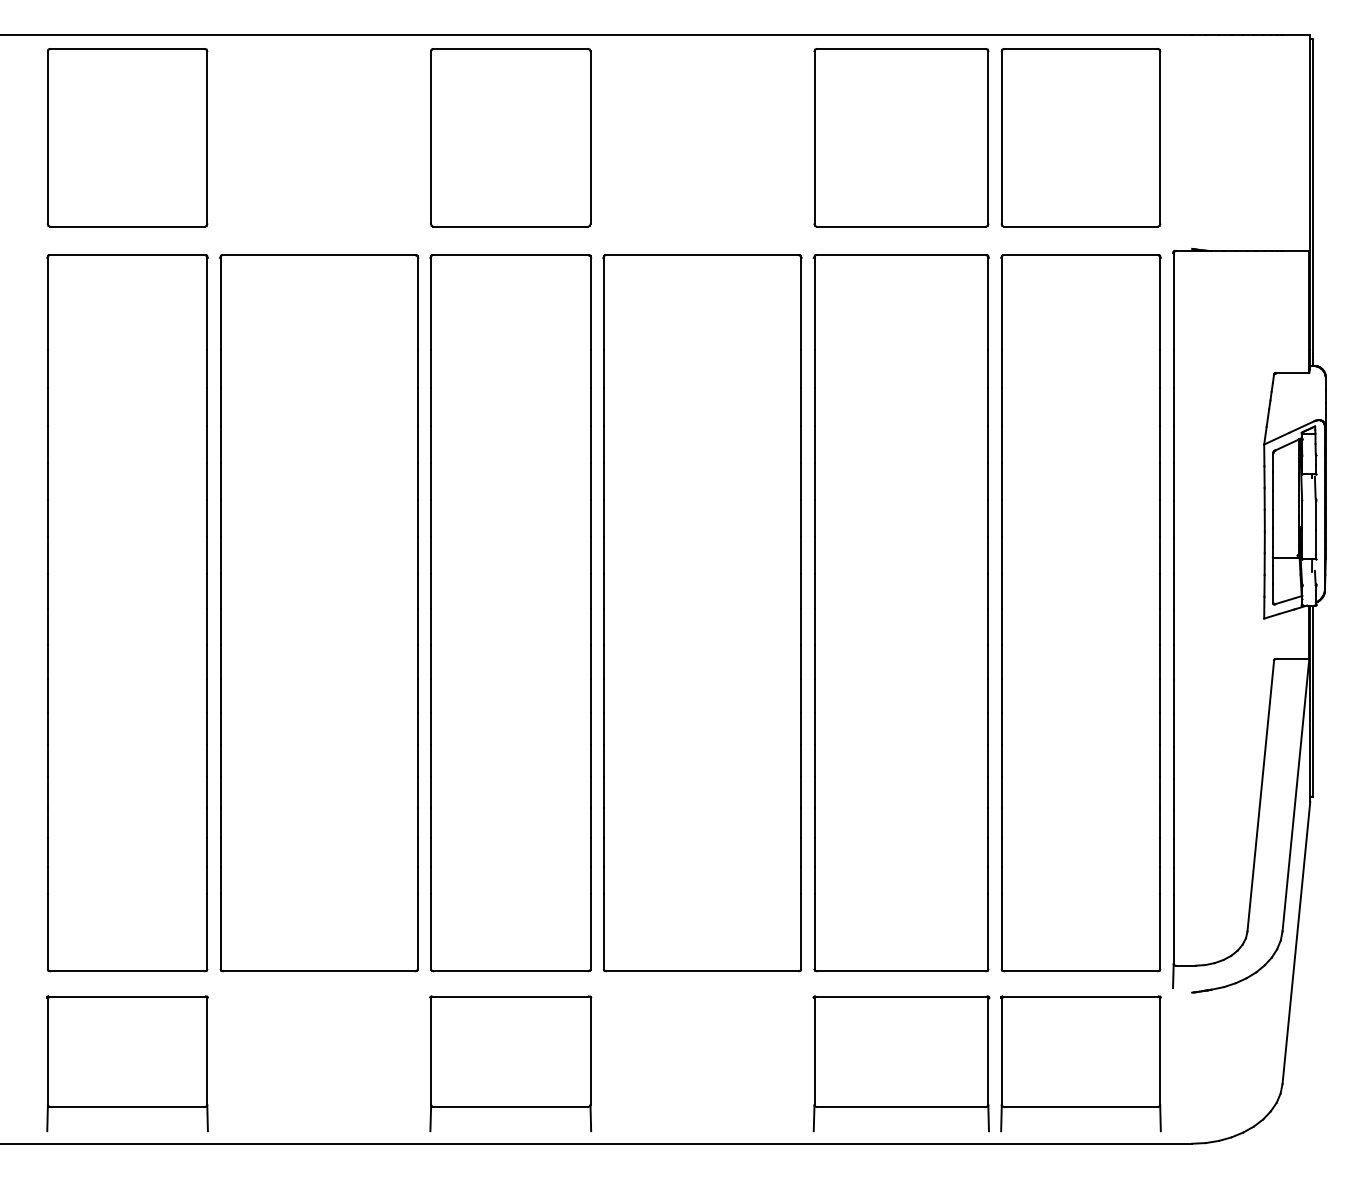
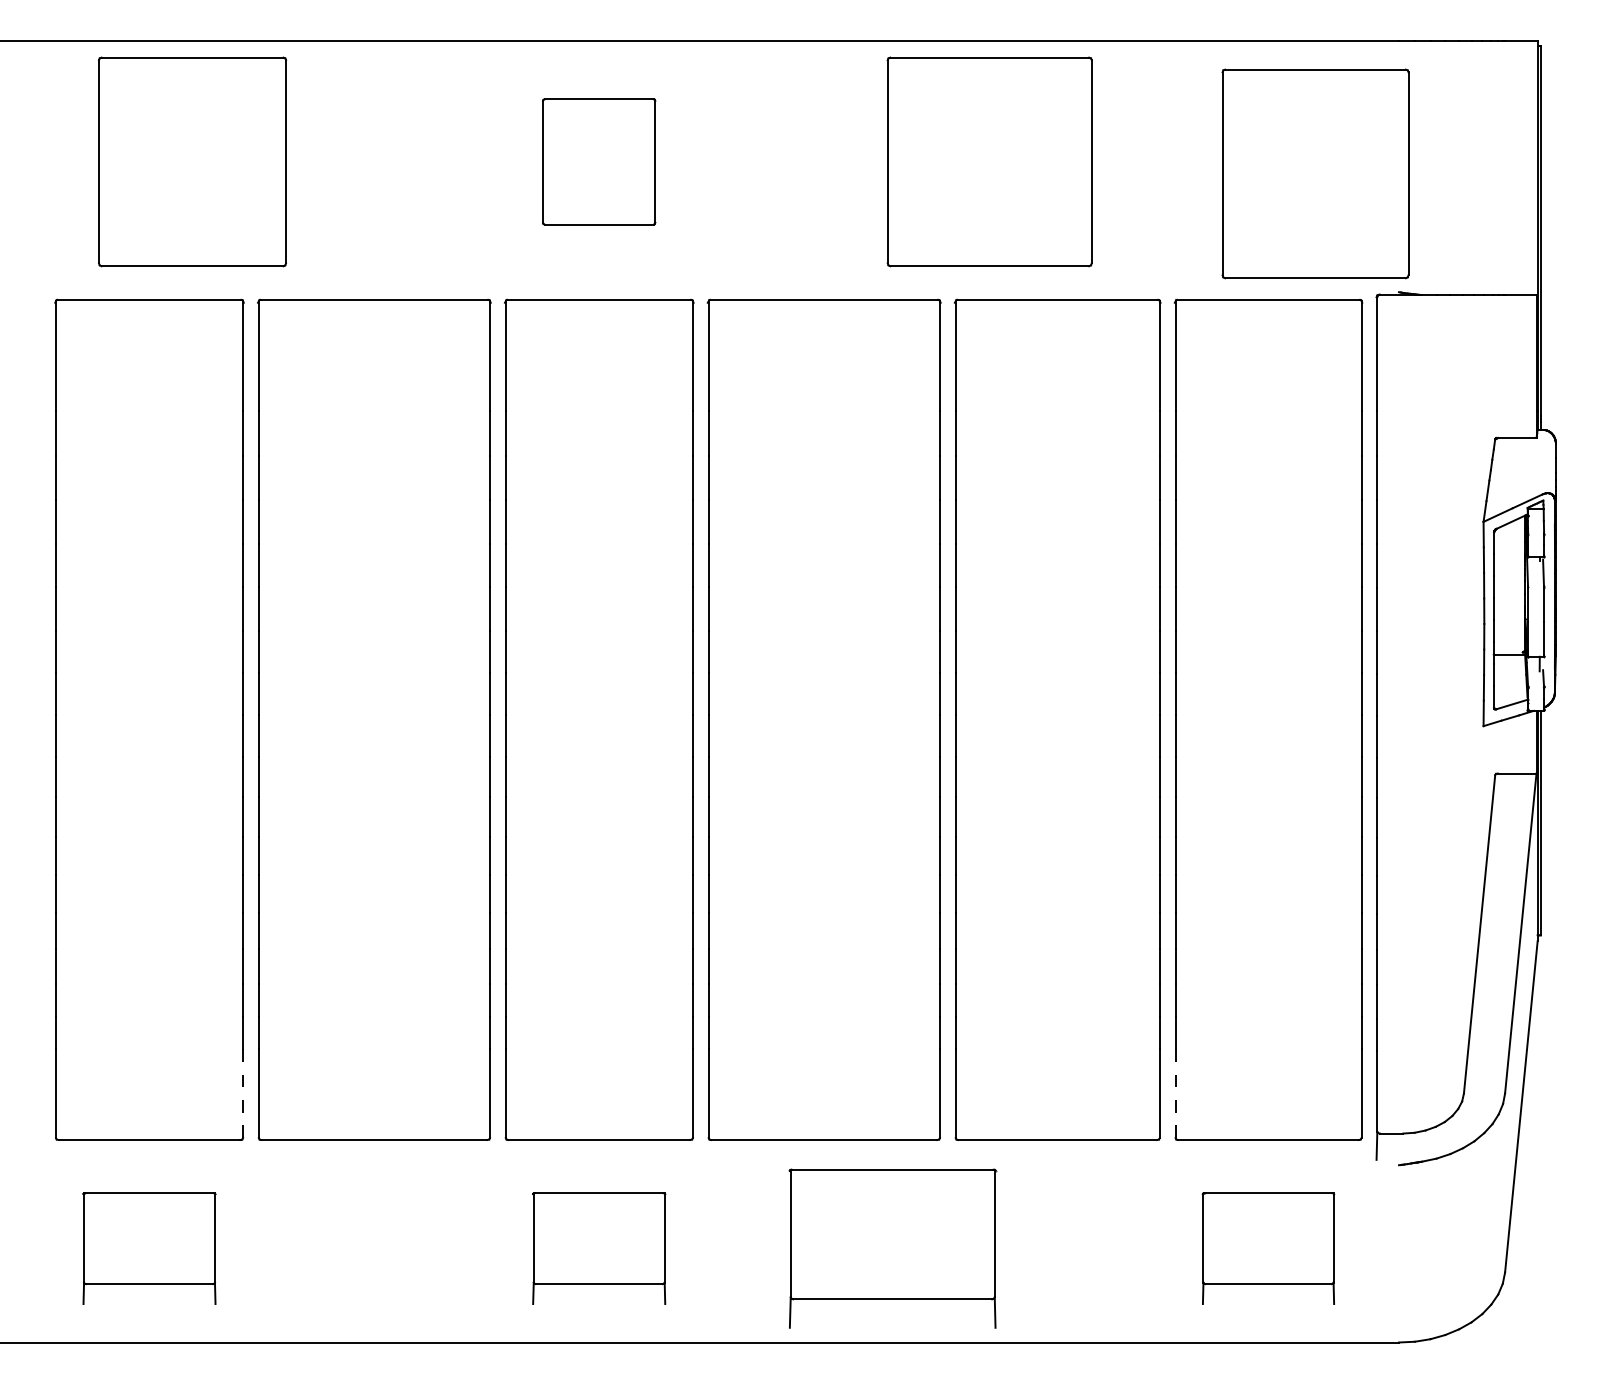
part: (127, 137) -> (192, 161), moved
part: (510, 137) -> (598, 161), size x0.6
part: (901, 137) -> (989, 161), moved
part: (1080, 137) -> (1315, 173), moved
line: (207, 931) -> (243, 1093), solid -> dashed
line: (1001, 931) -> (1175, 1093), solid -> dashed
part: (127, 1063) -> (149, 1248), size x0.7
part: (510, 1063) -> (598, 1248), size x0.7
part: (901, 1063) -> (892, 1248), moved
part: (1080, 1063) -> (1268, 1248), size x0.7

